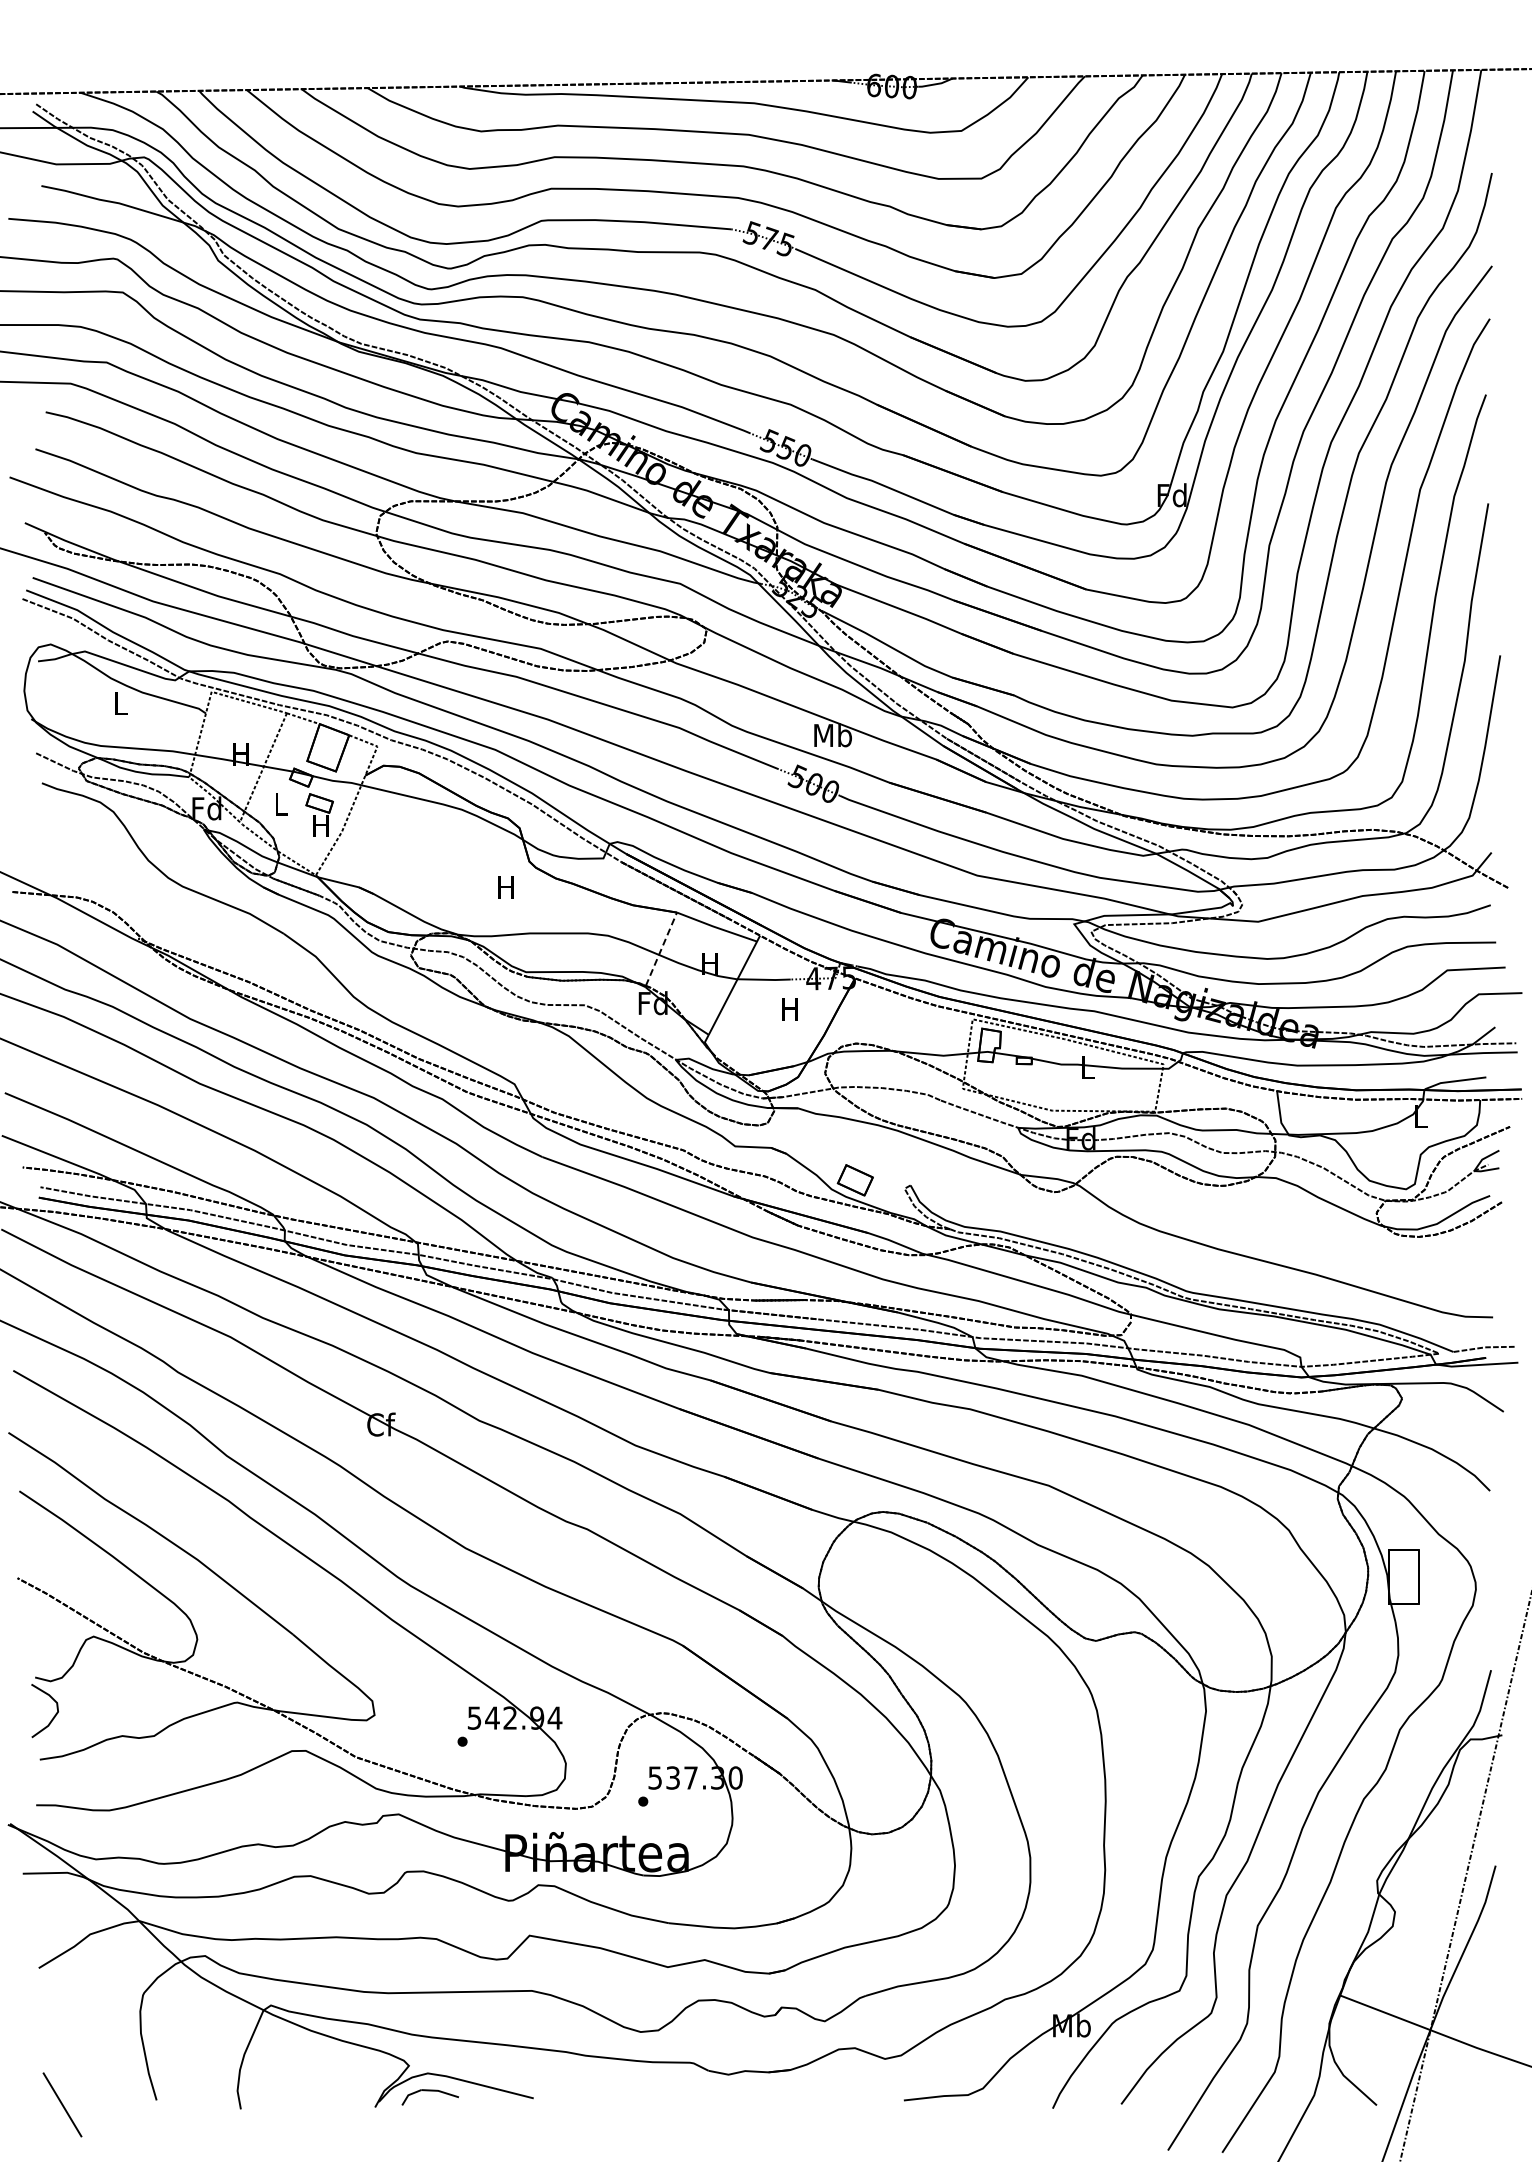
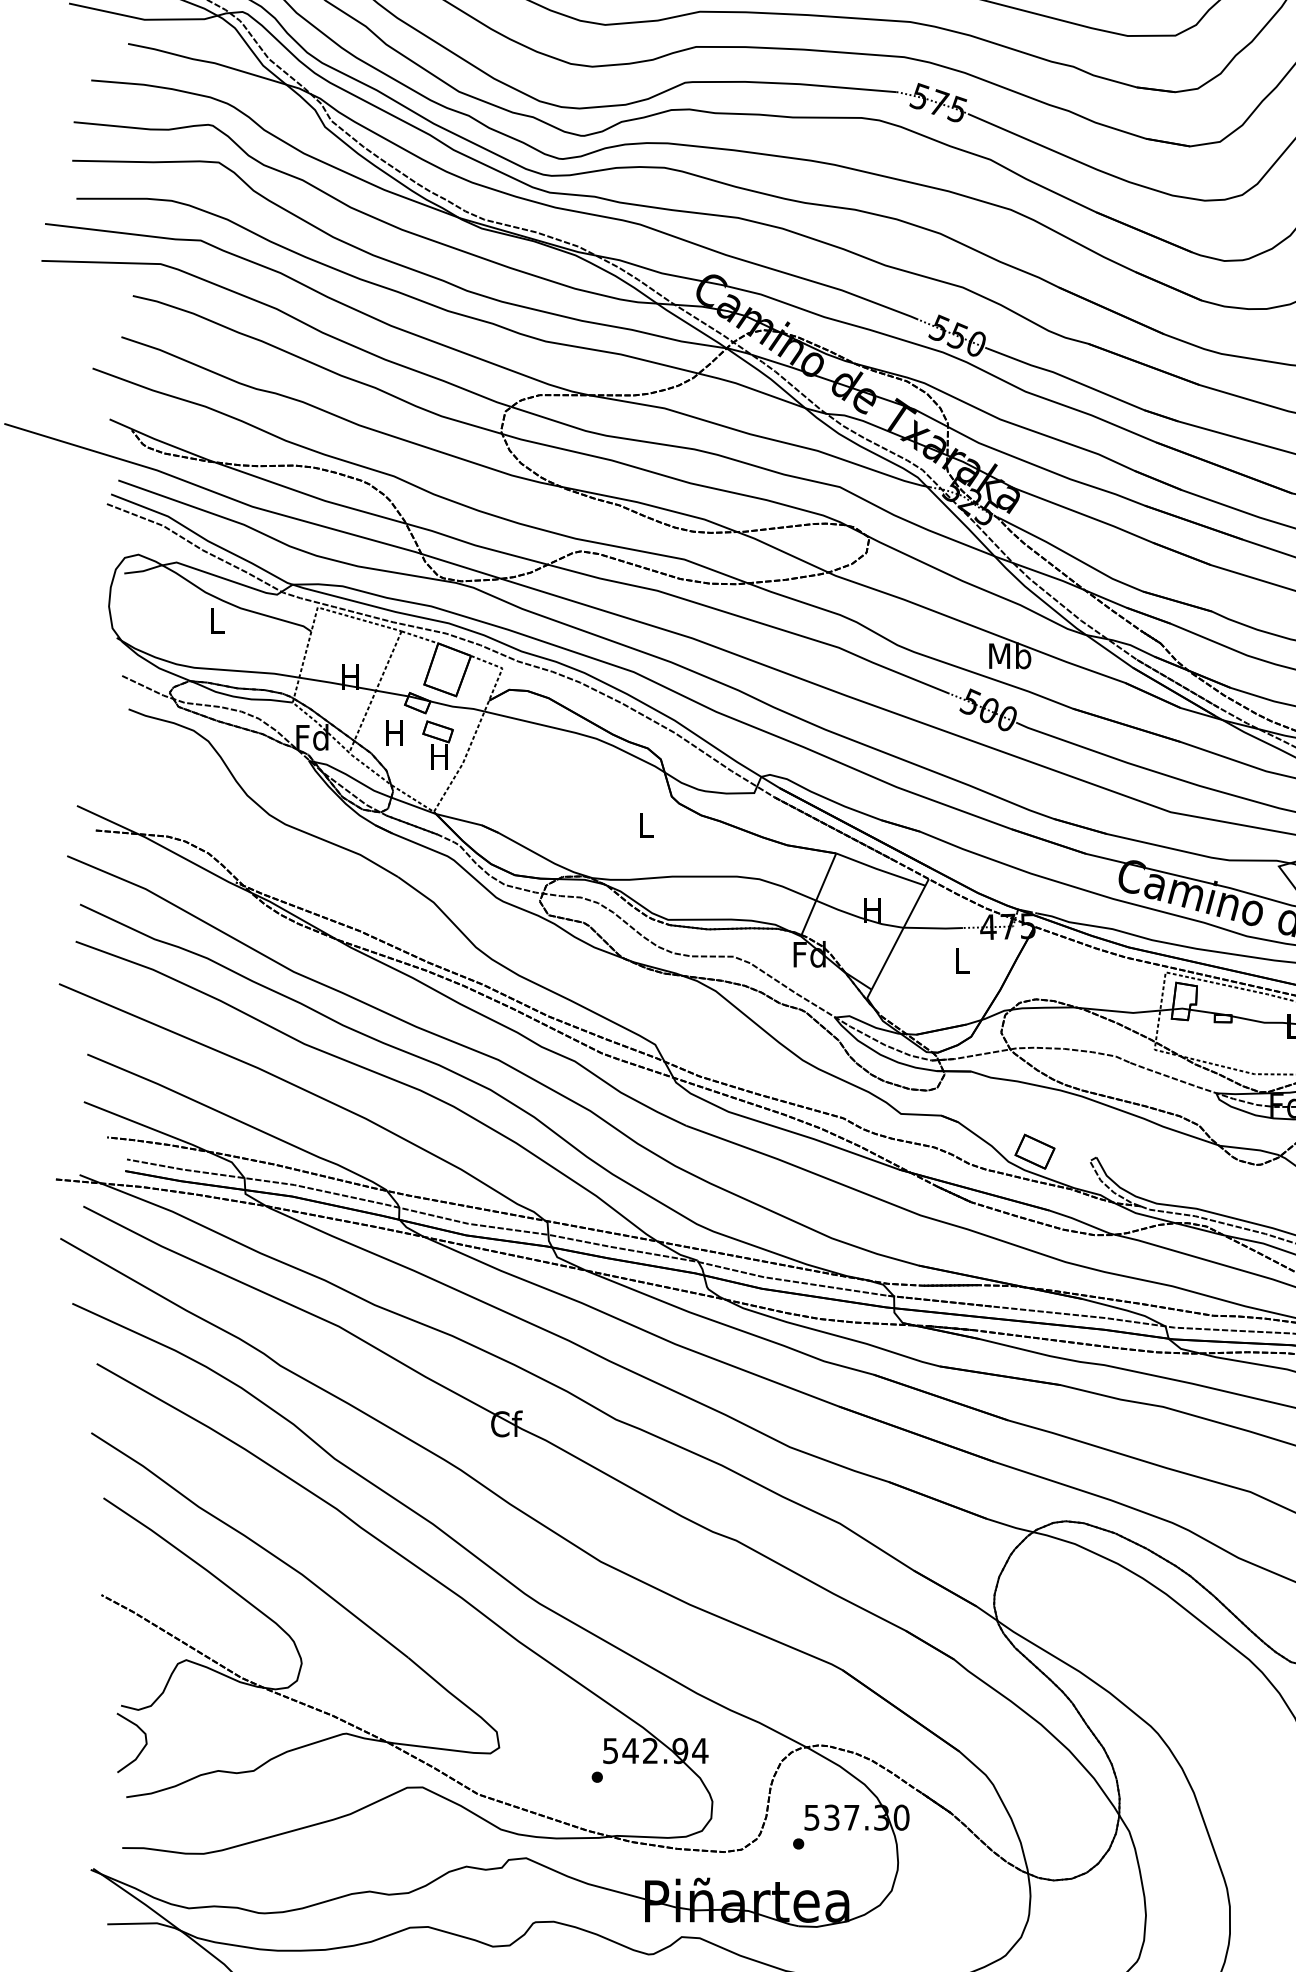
text: (280, 804) -> (394, 732), L -> H
text: (505, 887) -> (645, 825), H -> L
line: (661, 949) -> (818, 894), dashed -> solid
text: (789, 1009) -> (961, 961), H -> L

